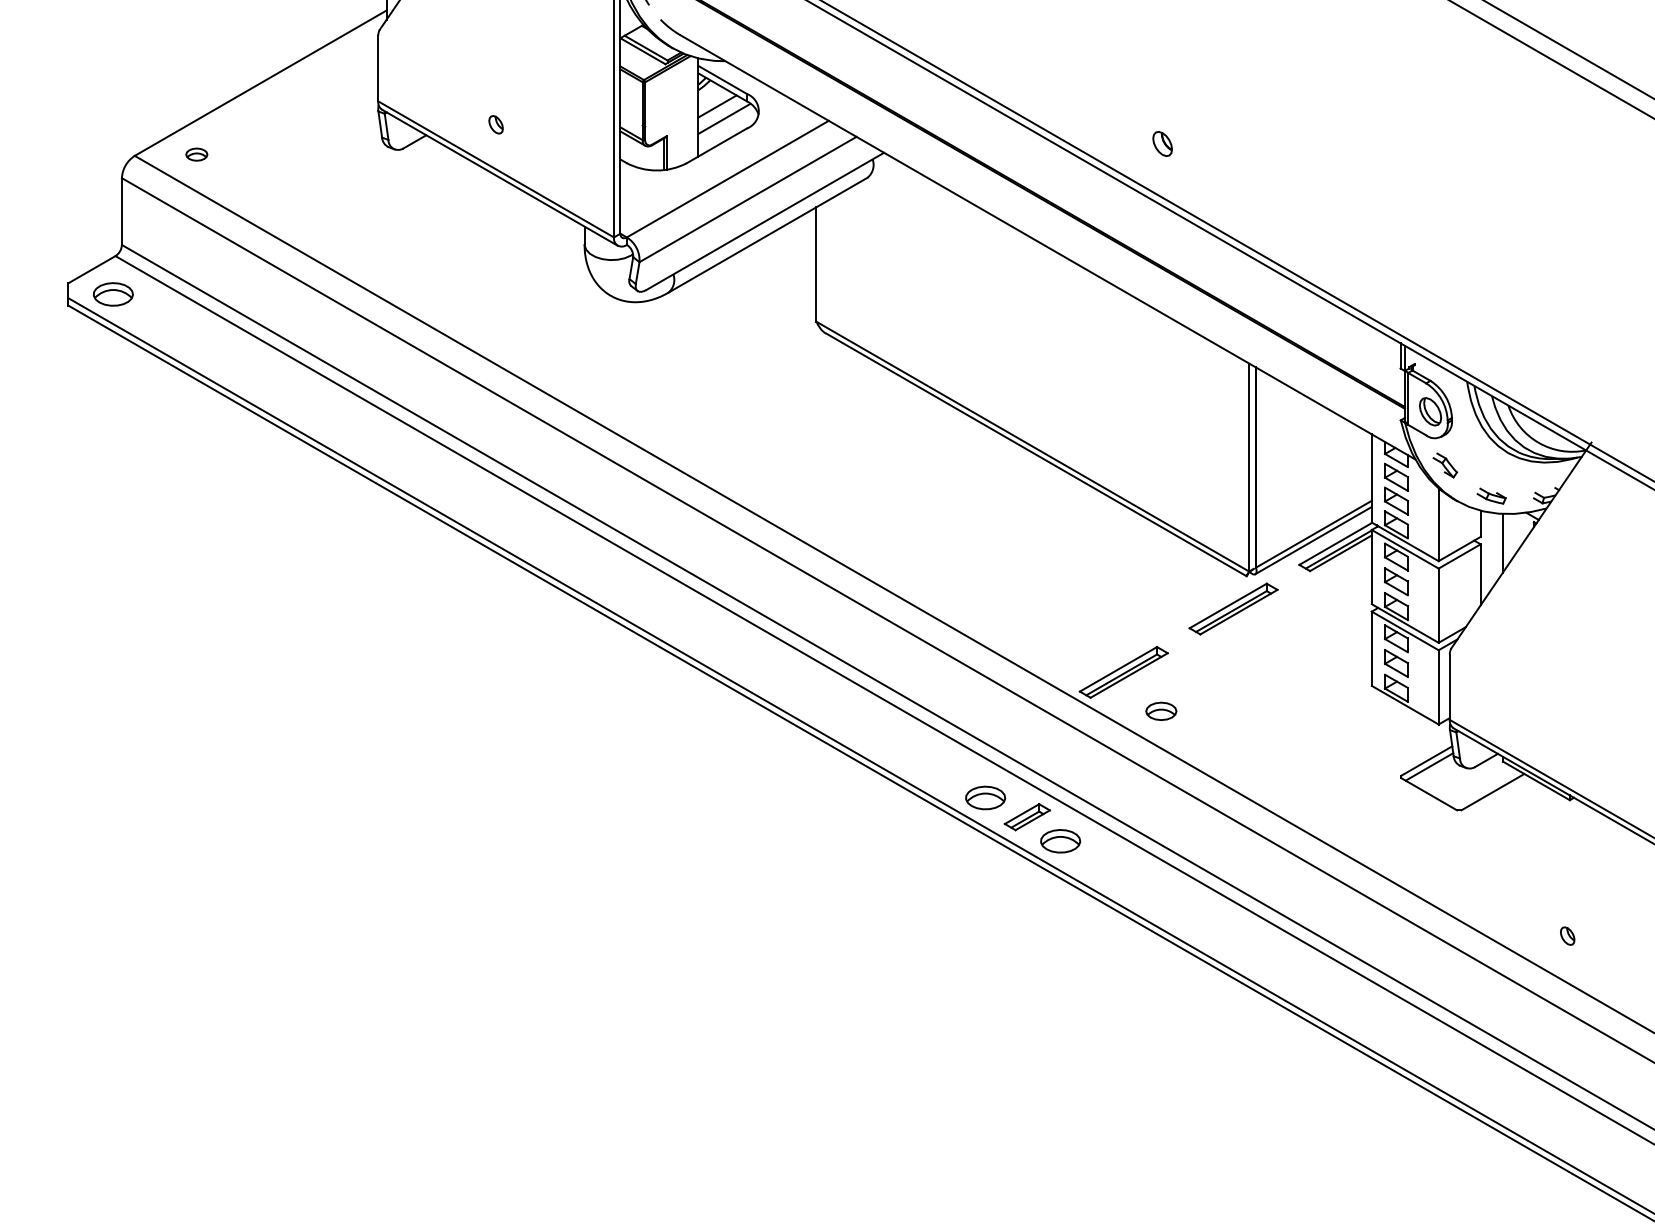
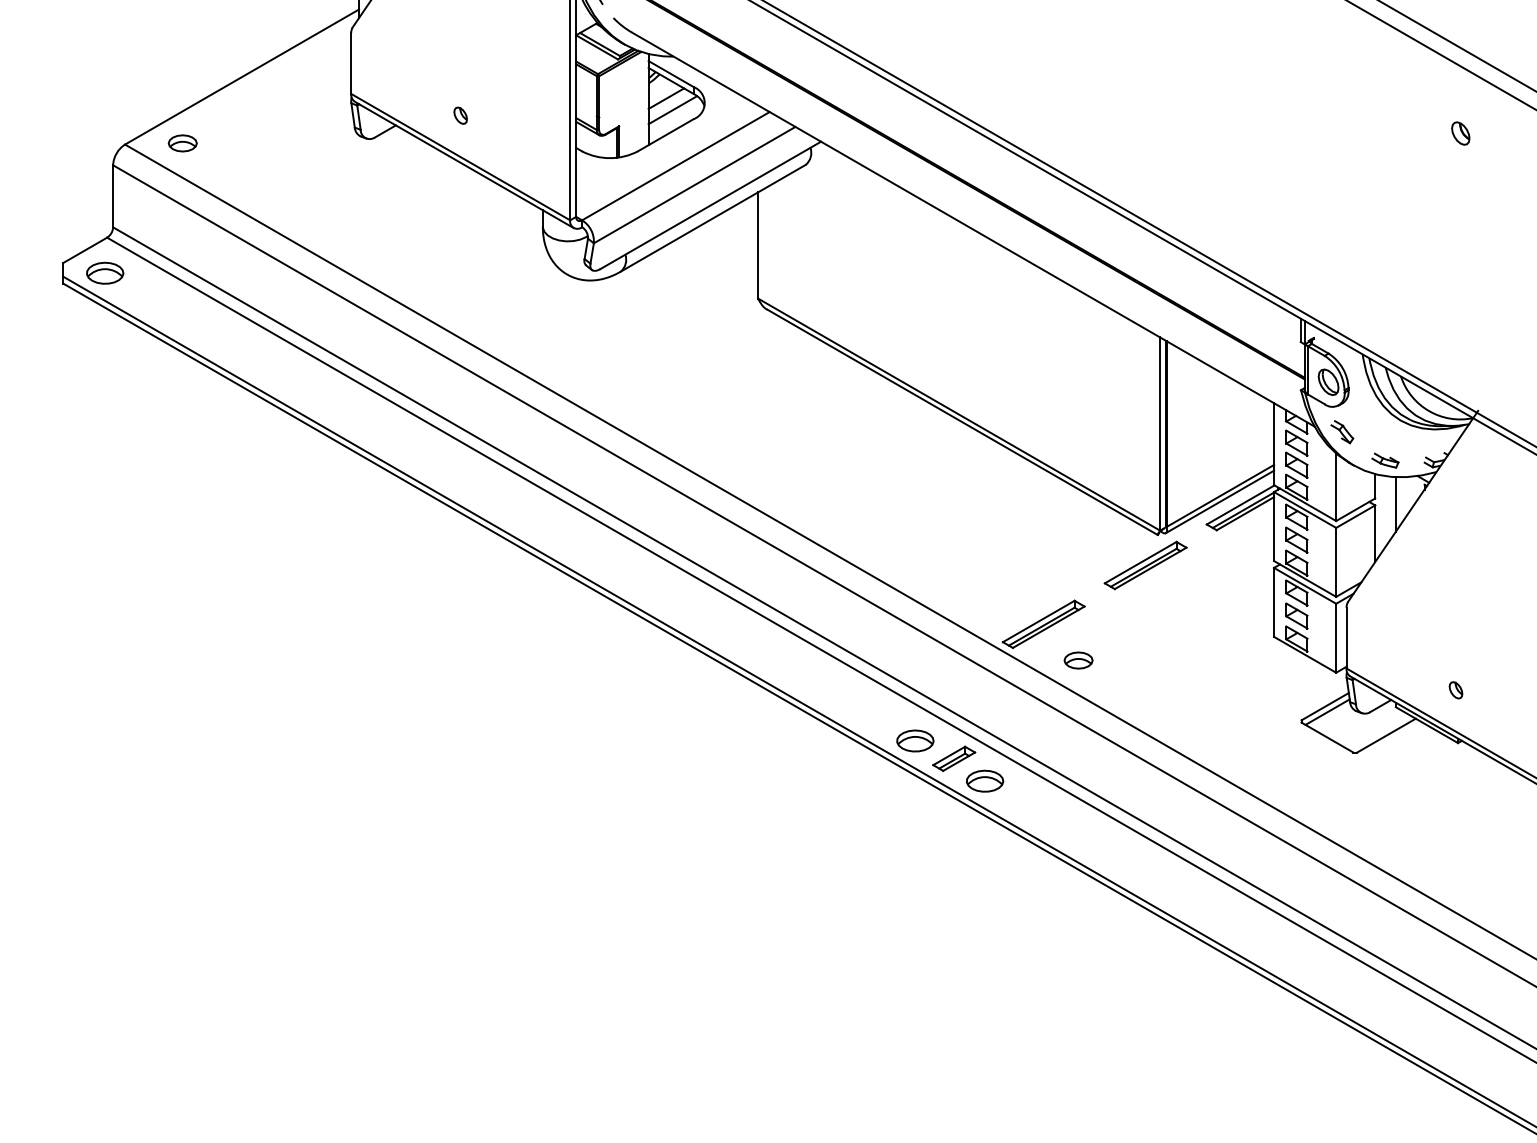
part: (1162, 143) -> (1460, 133), moved
part: (196, 154) -> (182, 143), size x1.43
part: (1567, 936) -> (1455, 690), moved

